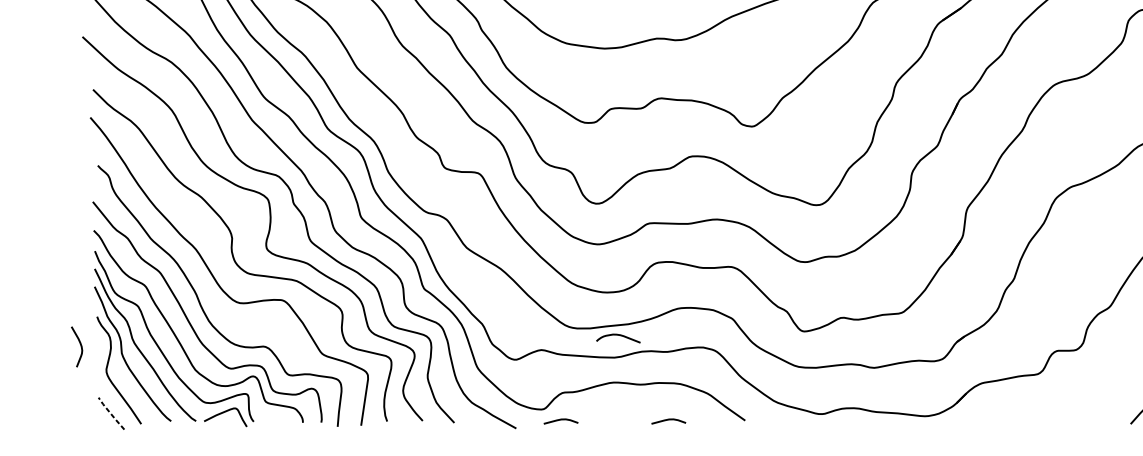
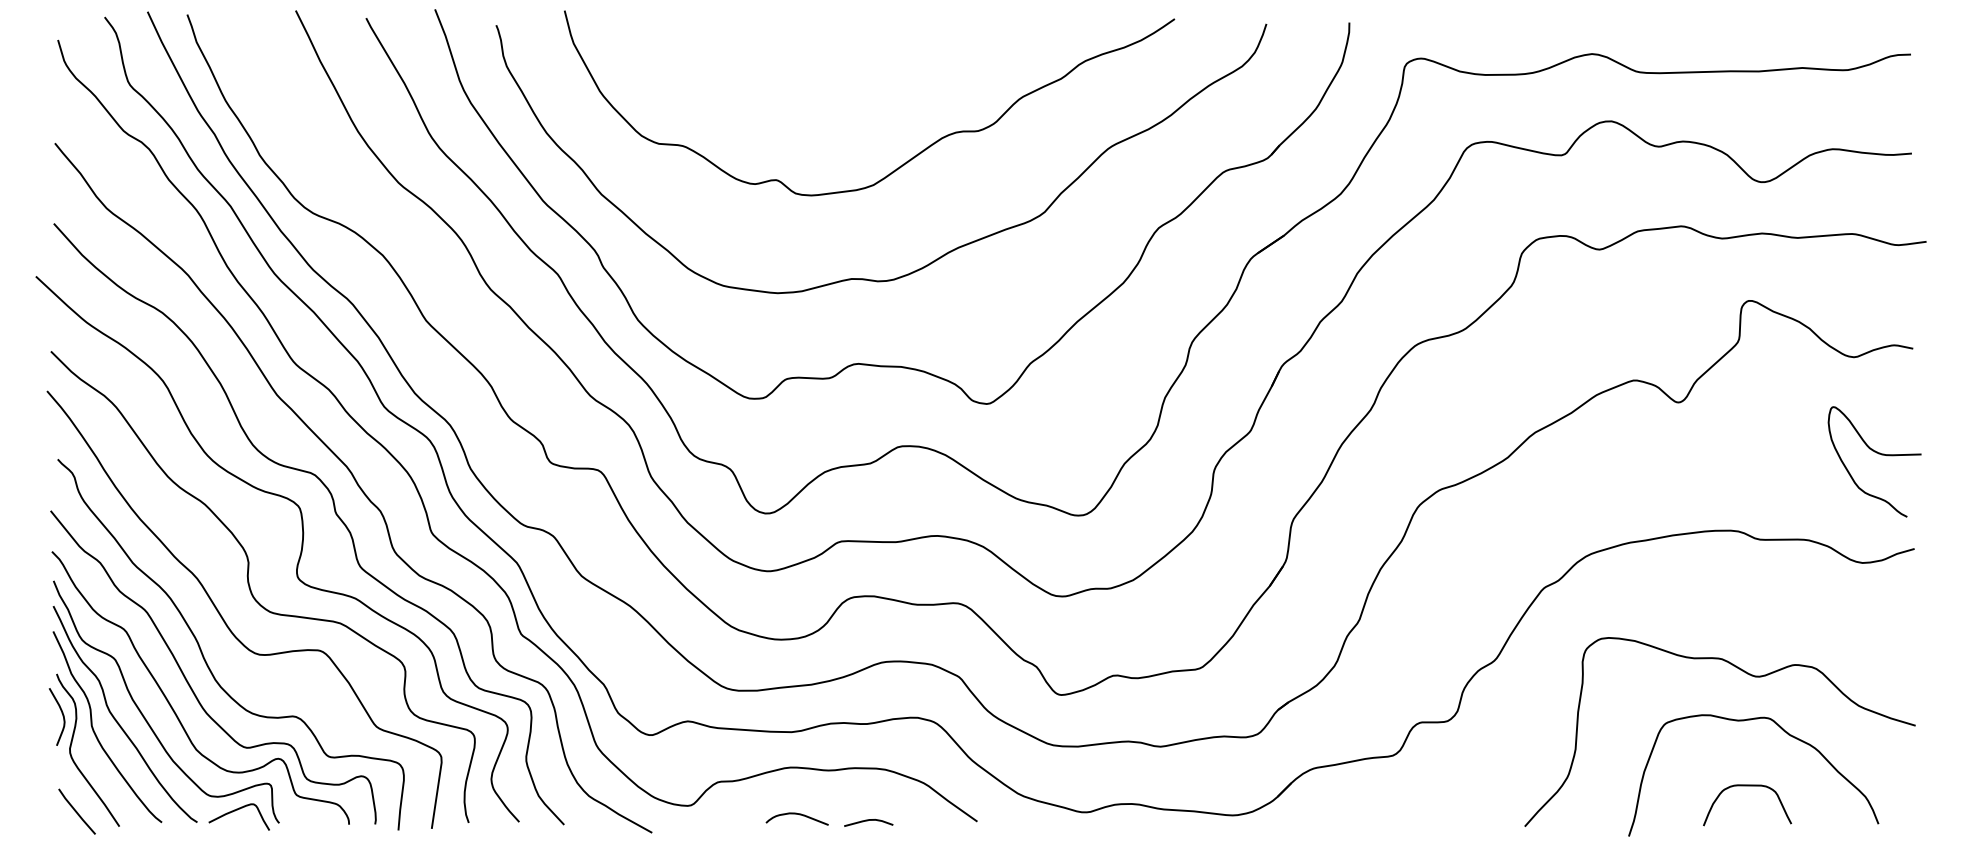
curve: (617, 335) -> (796, 814), moved
curve: (80, 344) -> (61, 713), moved
line: (111, 414) -> (76, 812), dashed -> solid
curve: (560, 420) -> (715, 821), removed

